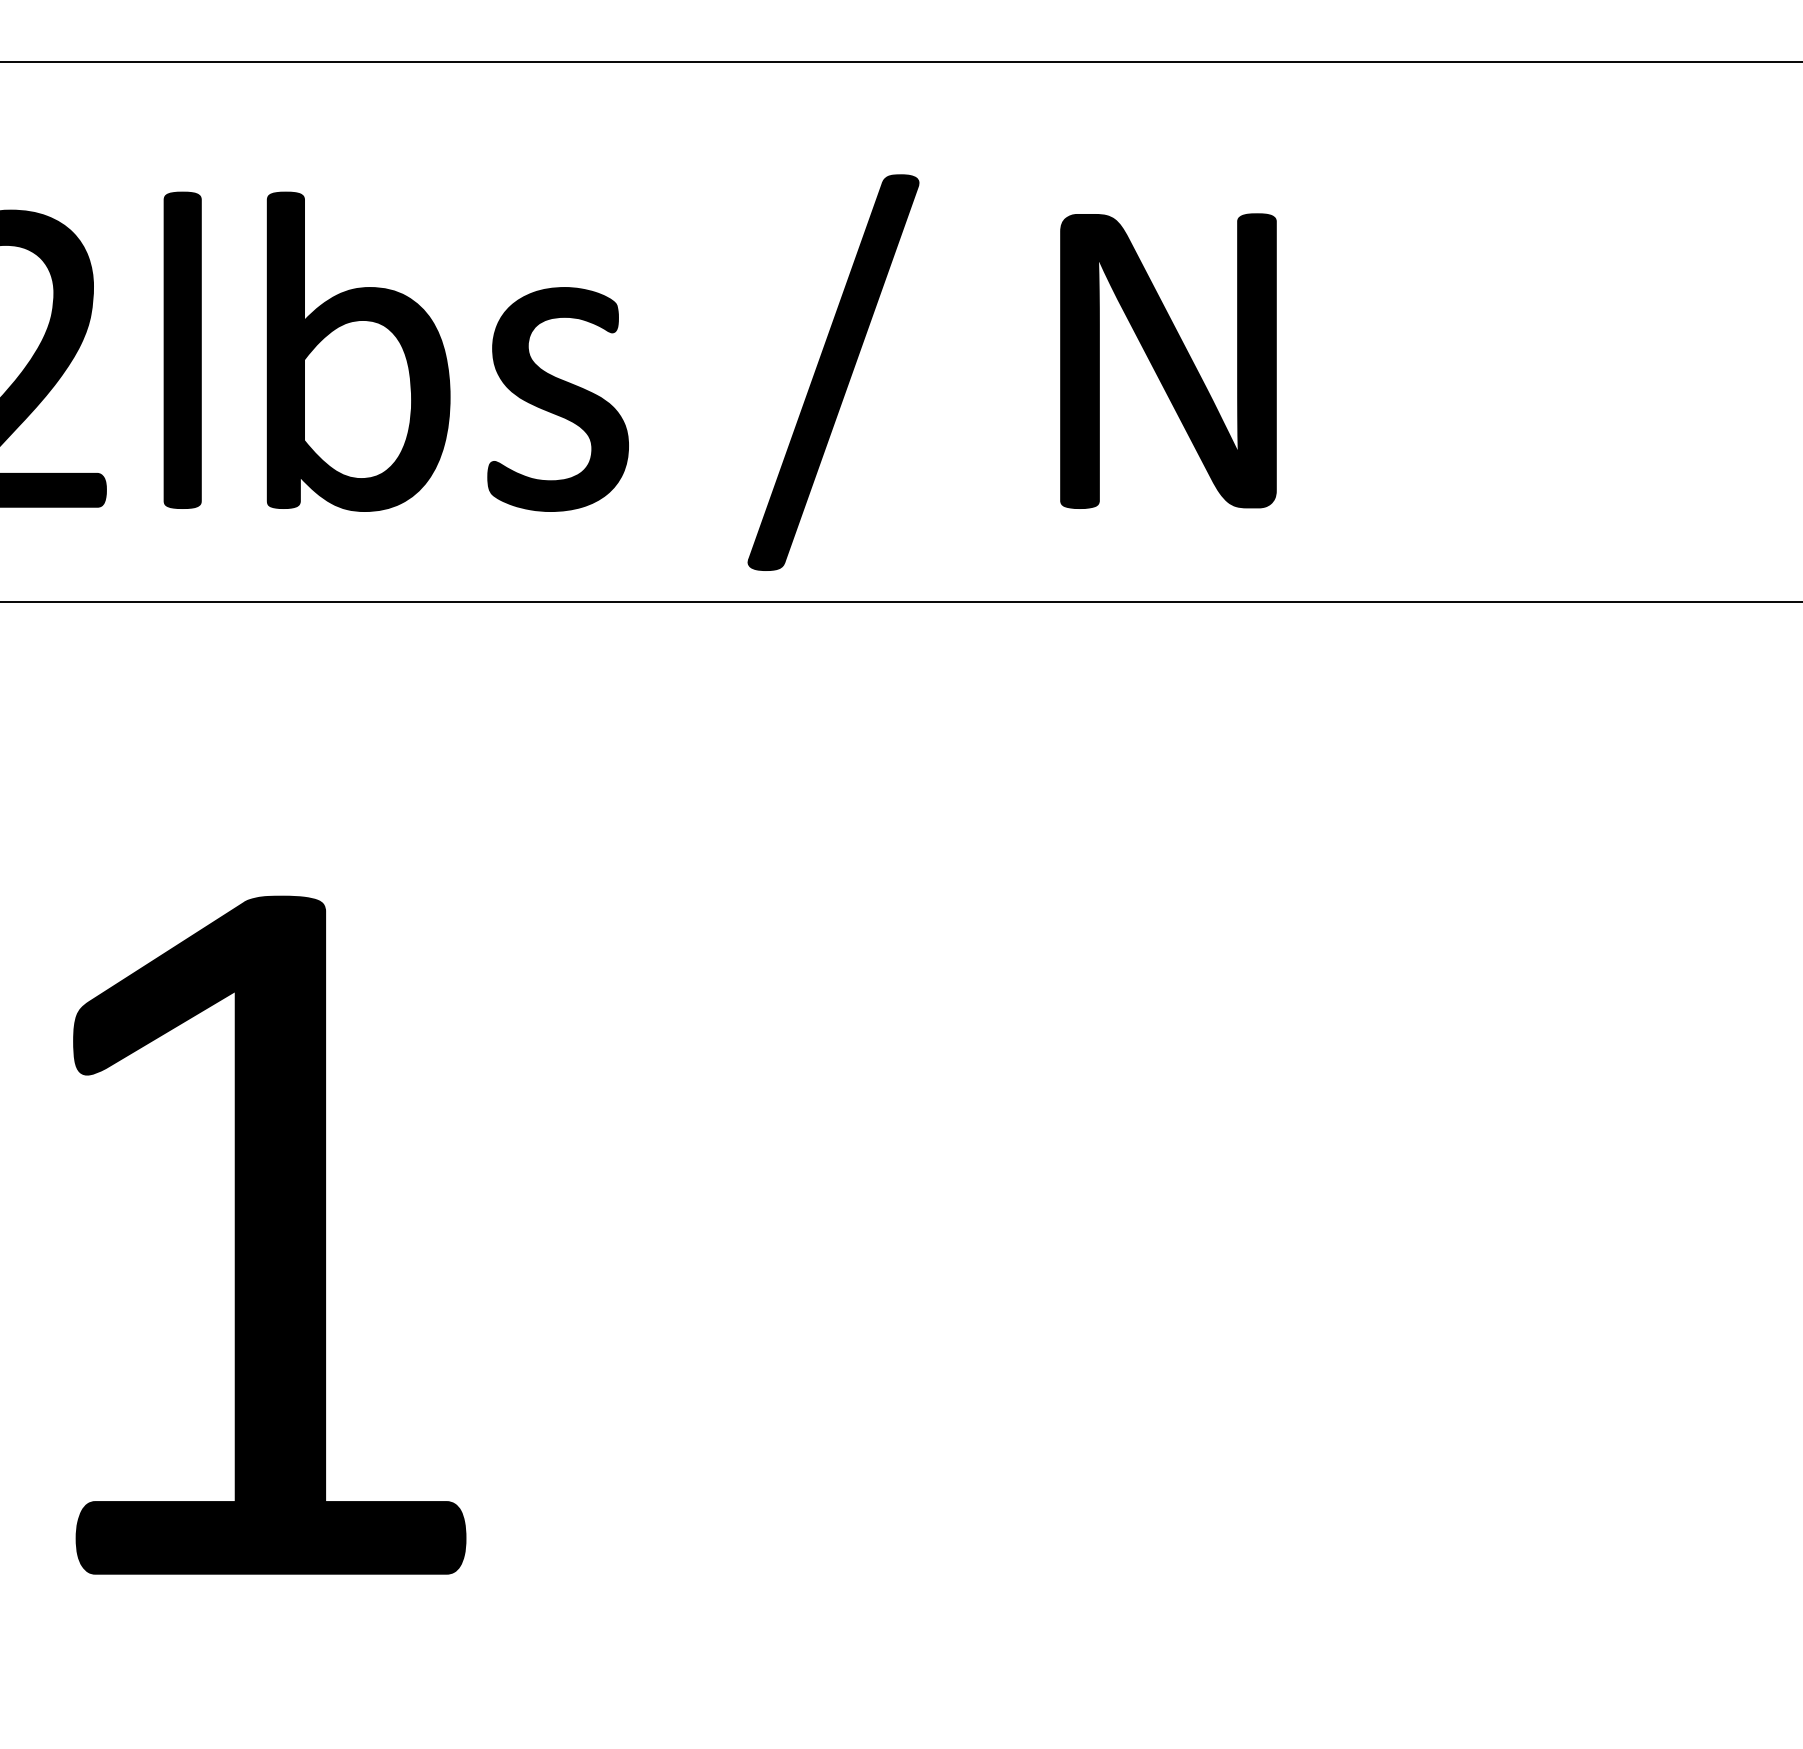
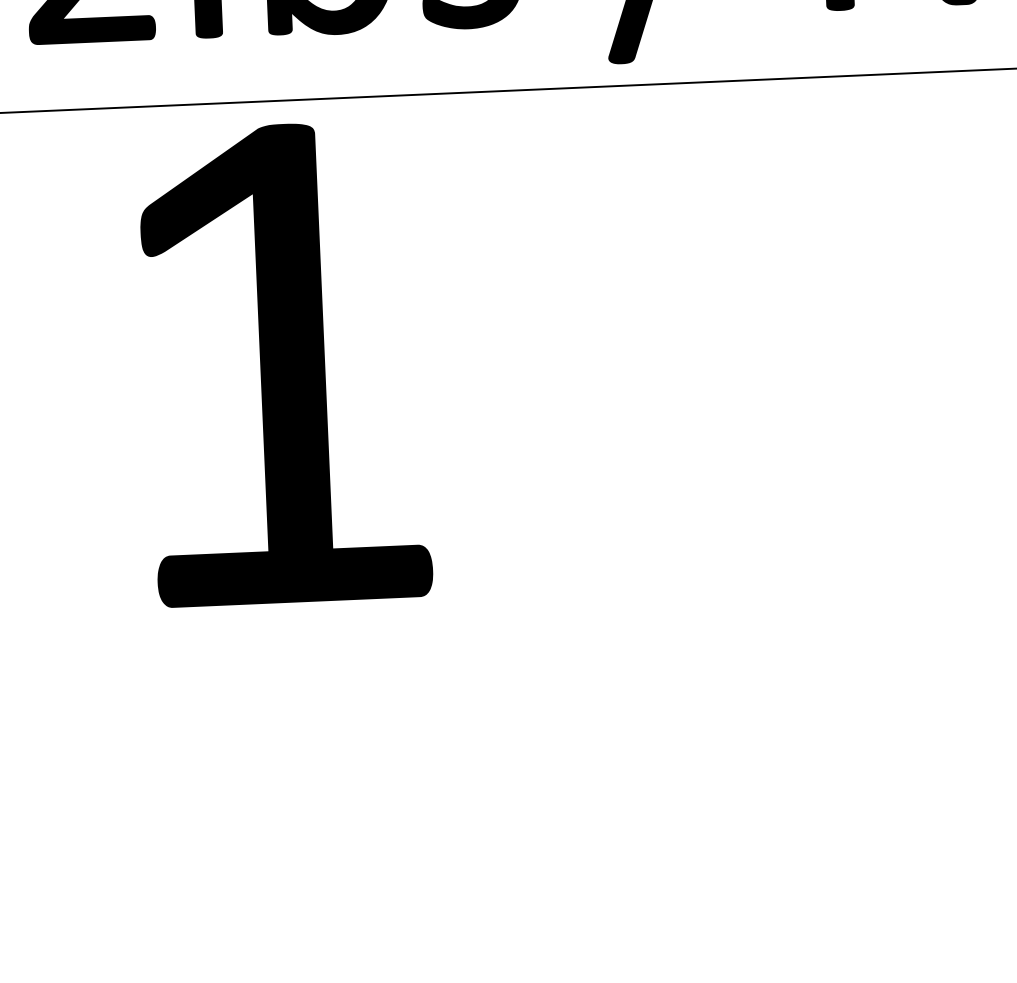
part: (269, 1234) -> (284, 362), moved

